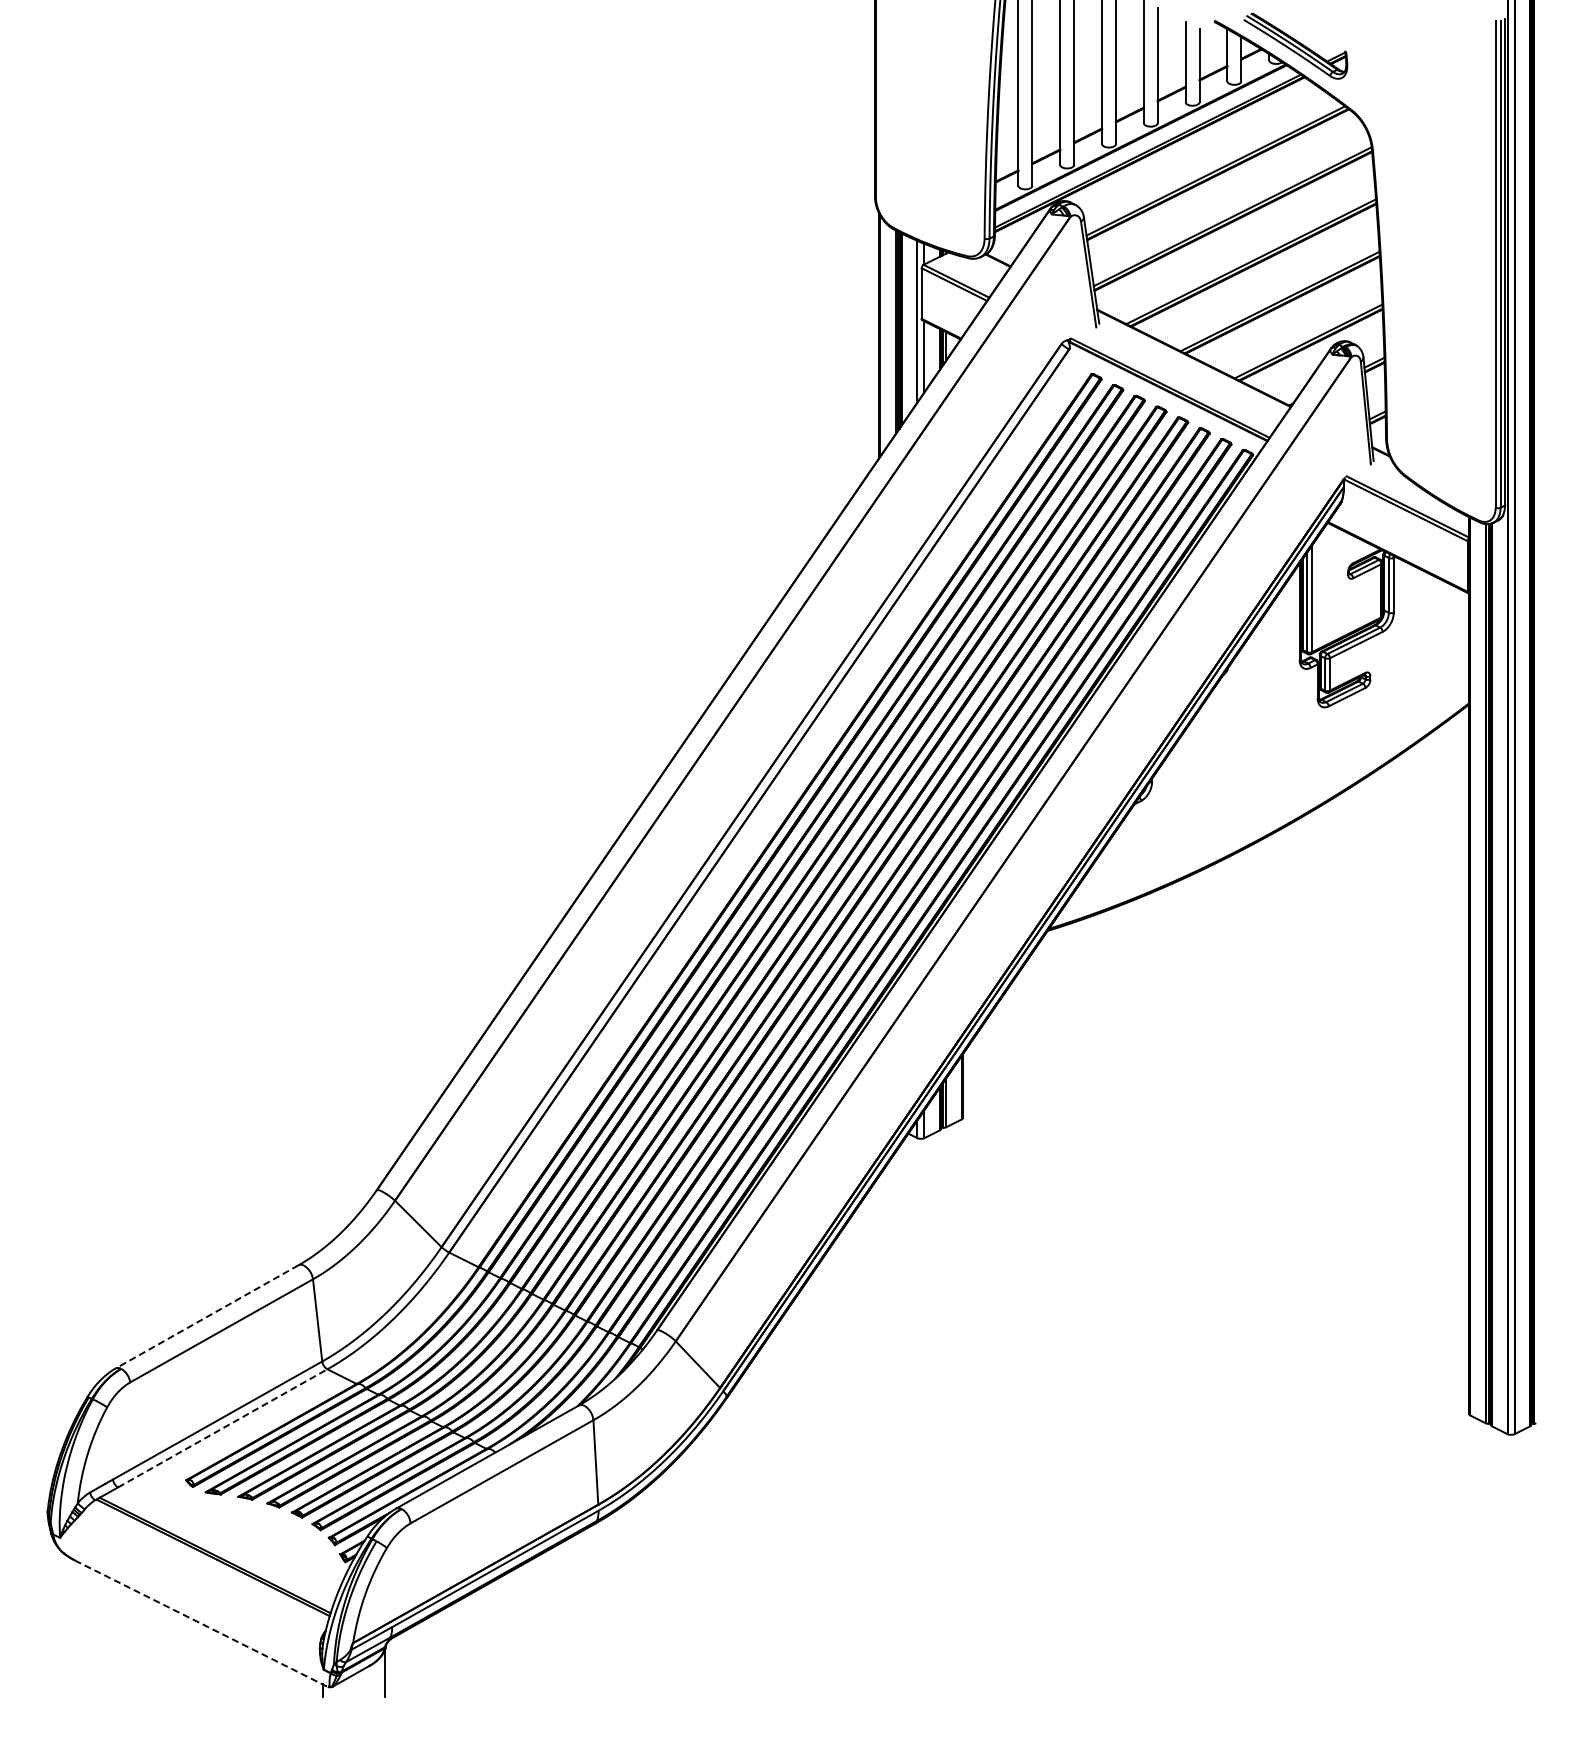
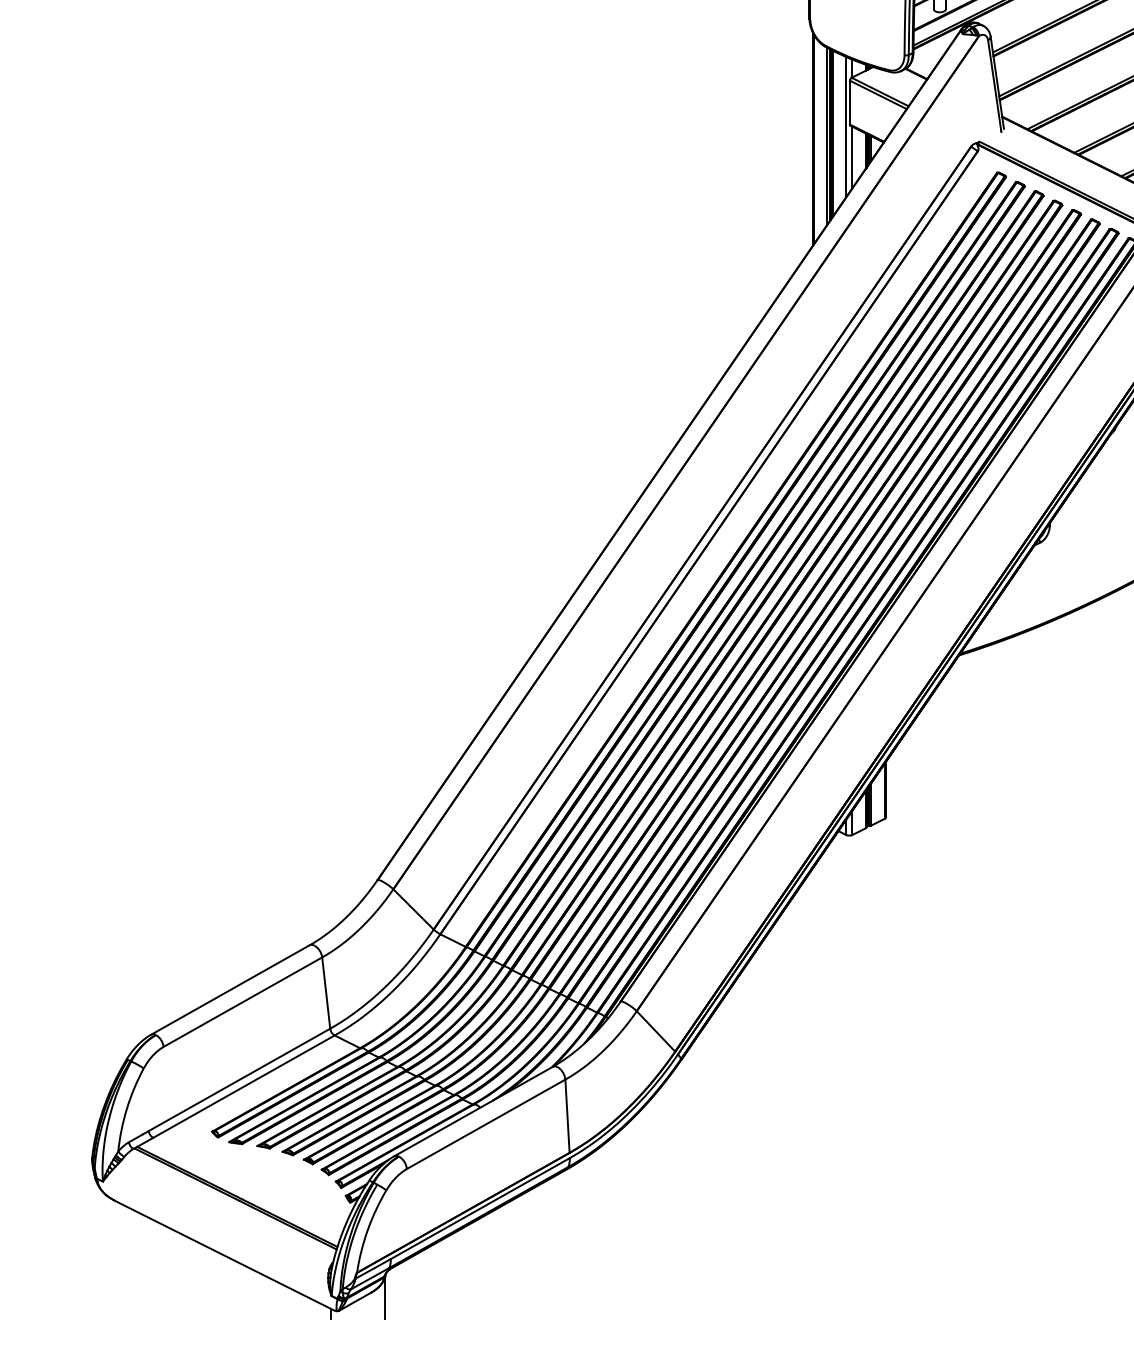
line: (207, 1316) -> (230, 989), dashed -> solid
line: (223, 1428) -> (244, 1086), dashed -> solid
line: (201, 1623) -> (225, 1255), dashed -> solid

